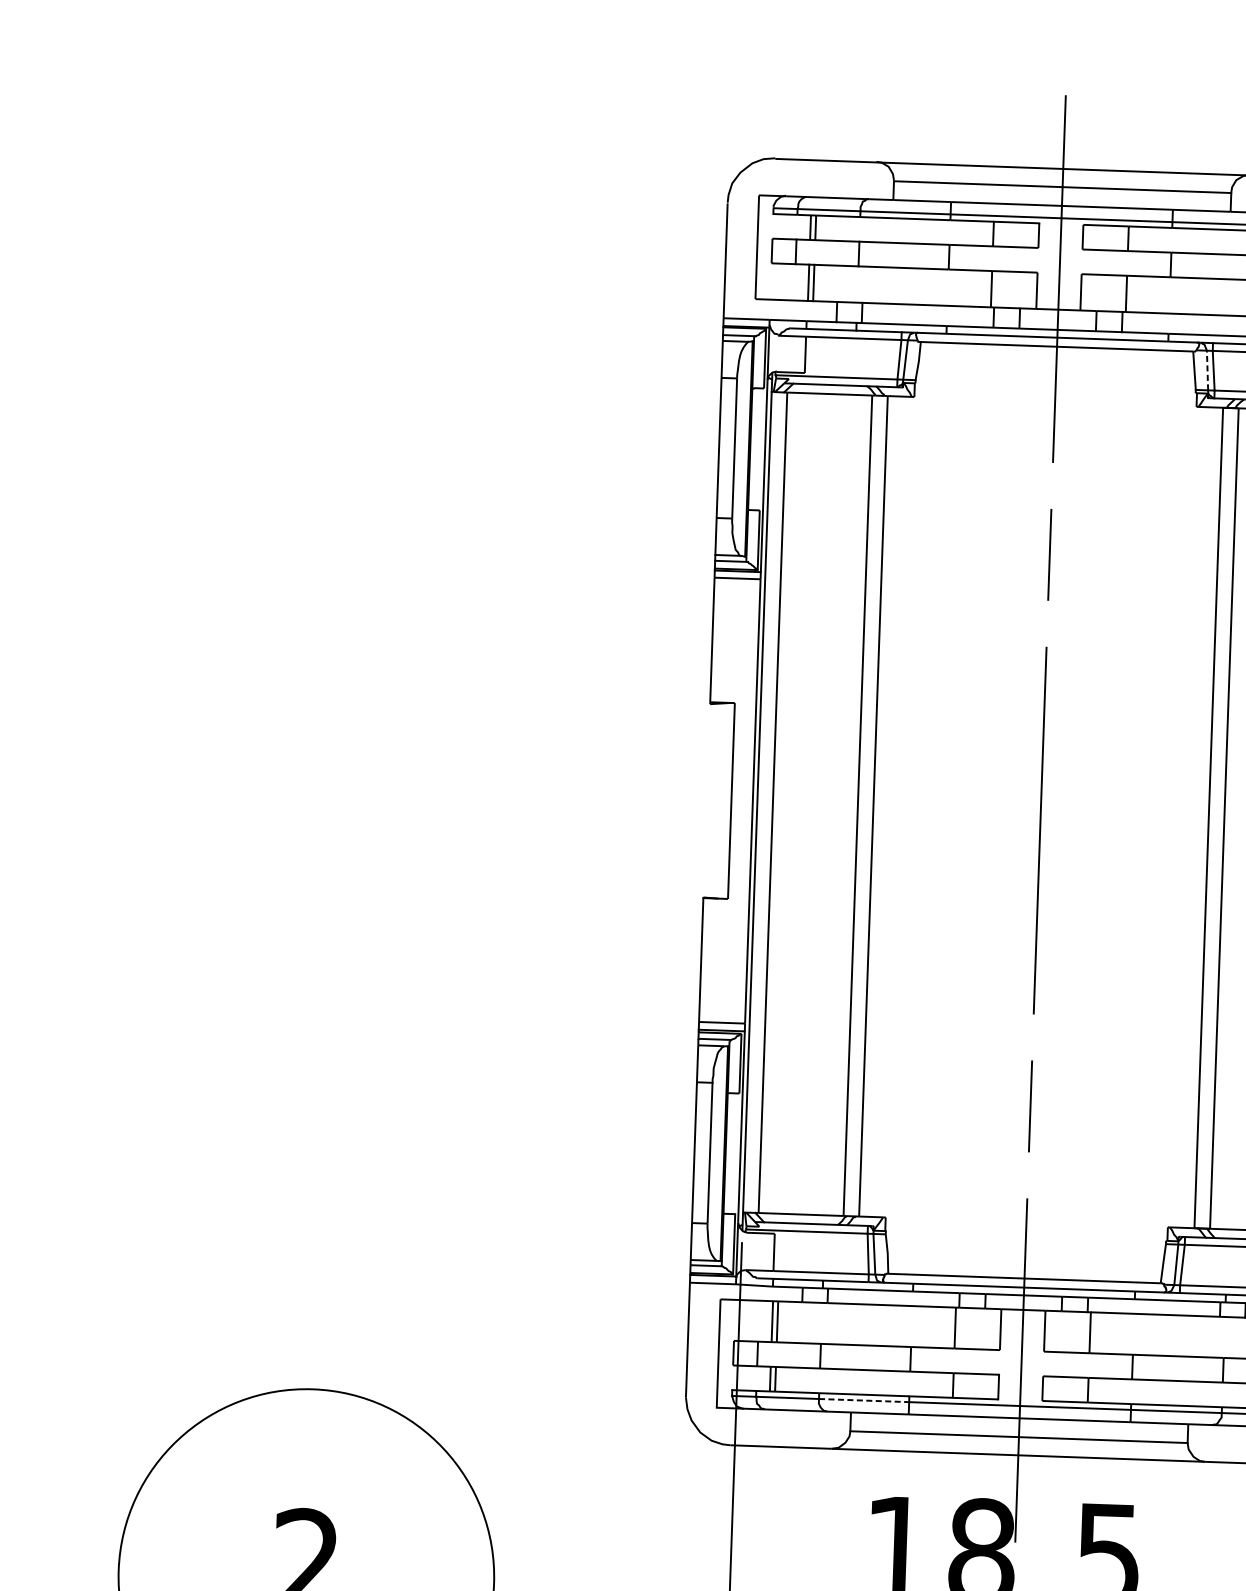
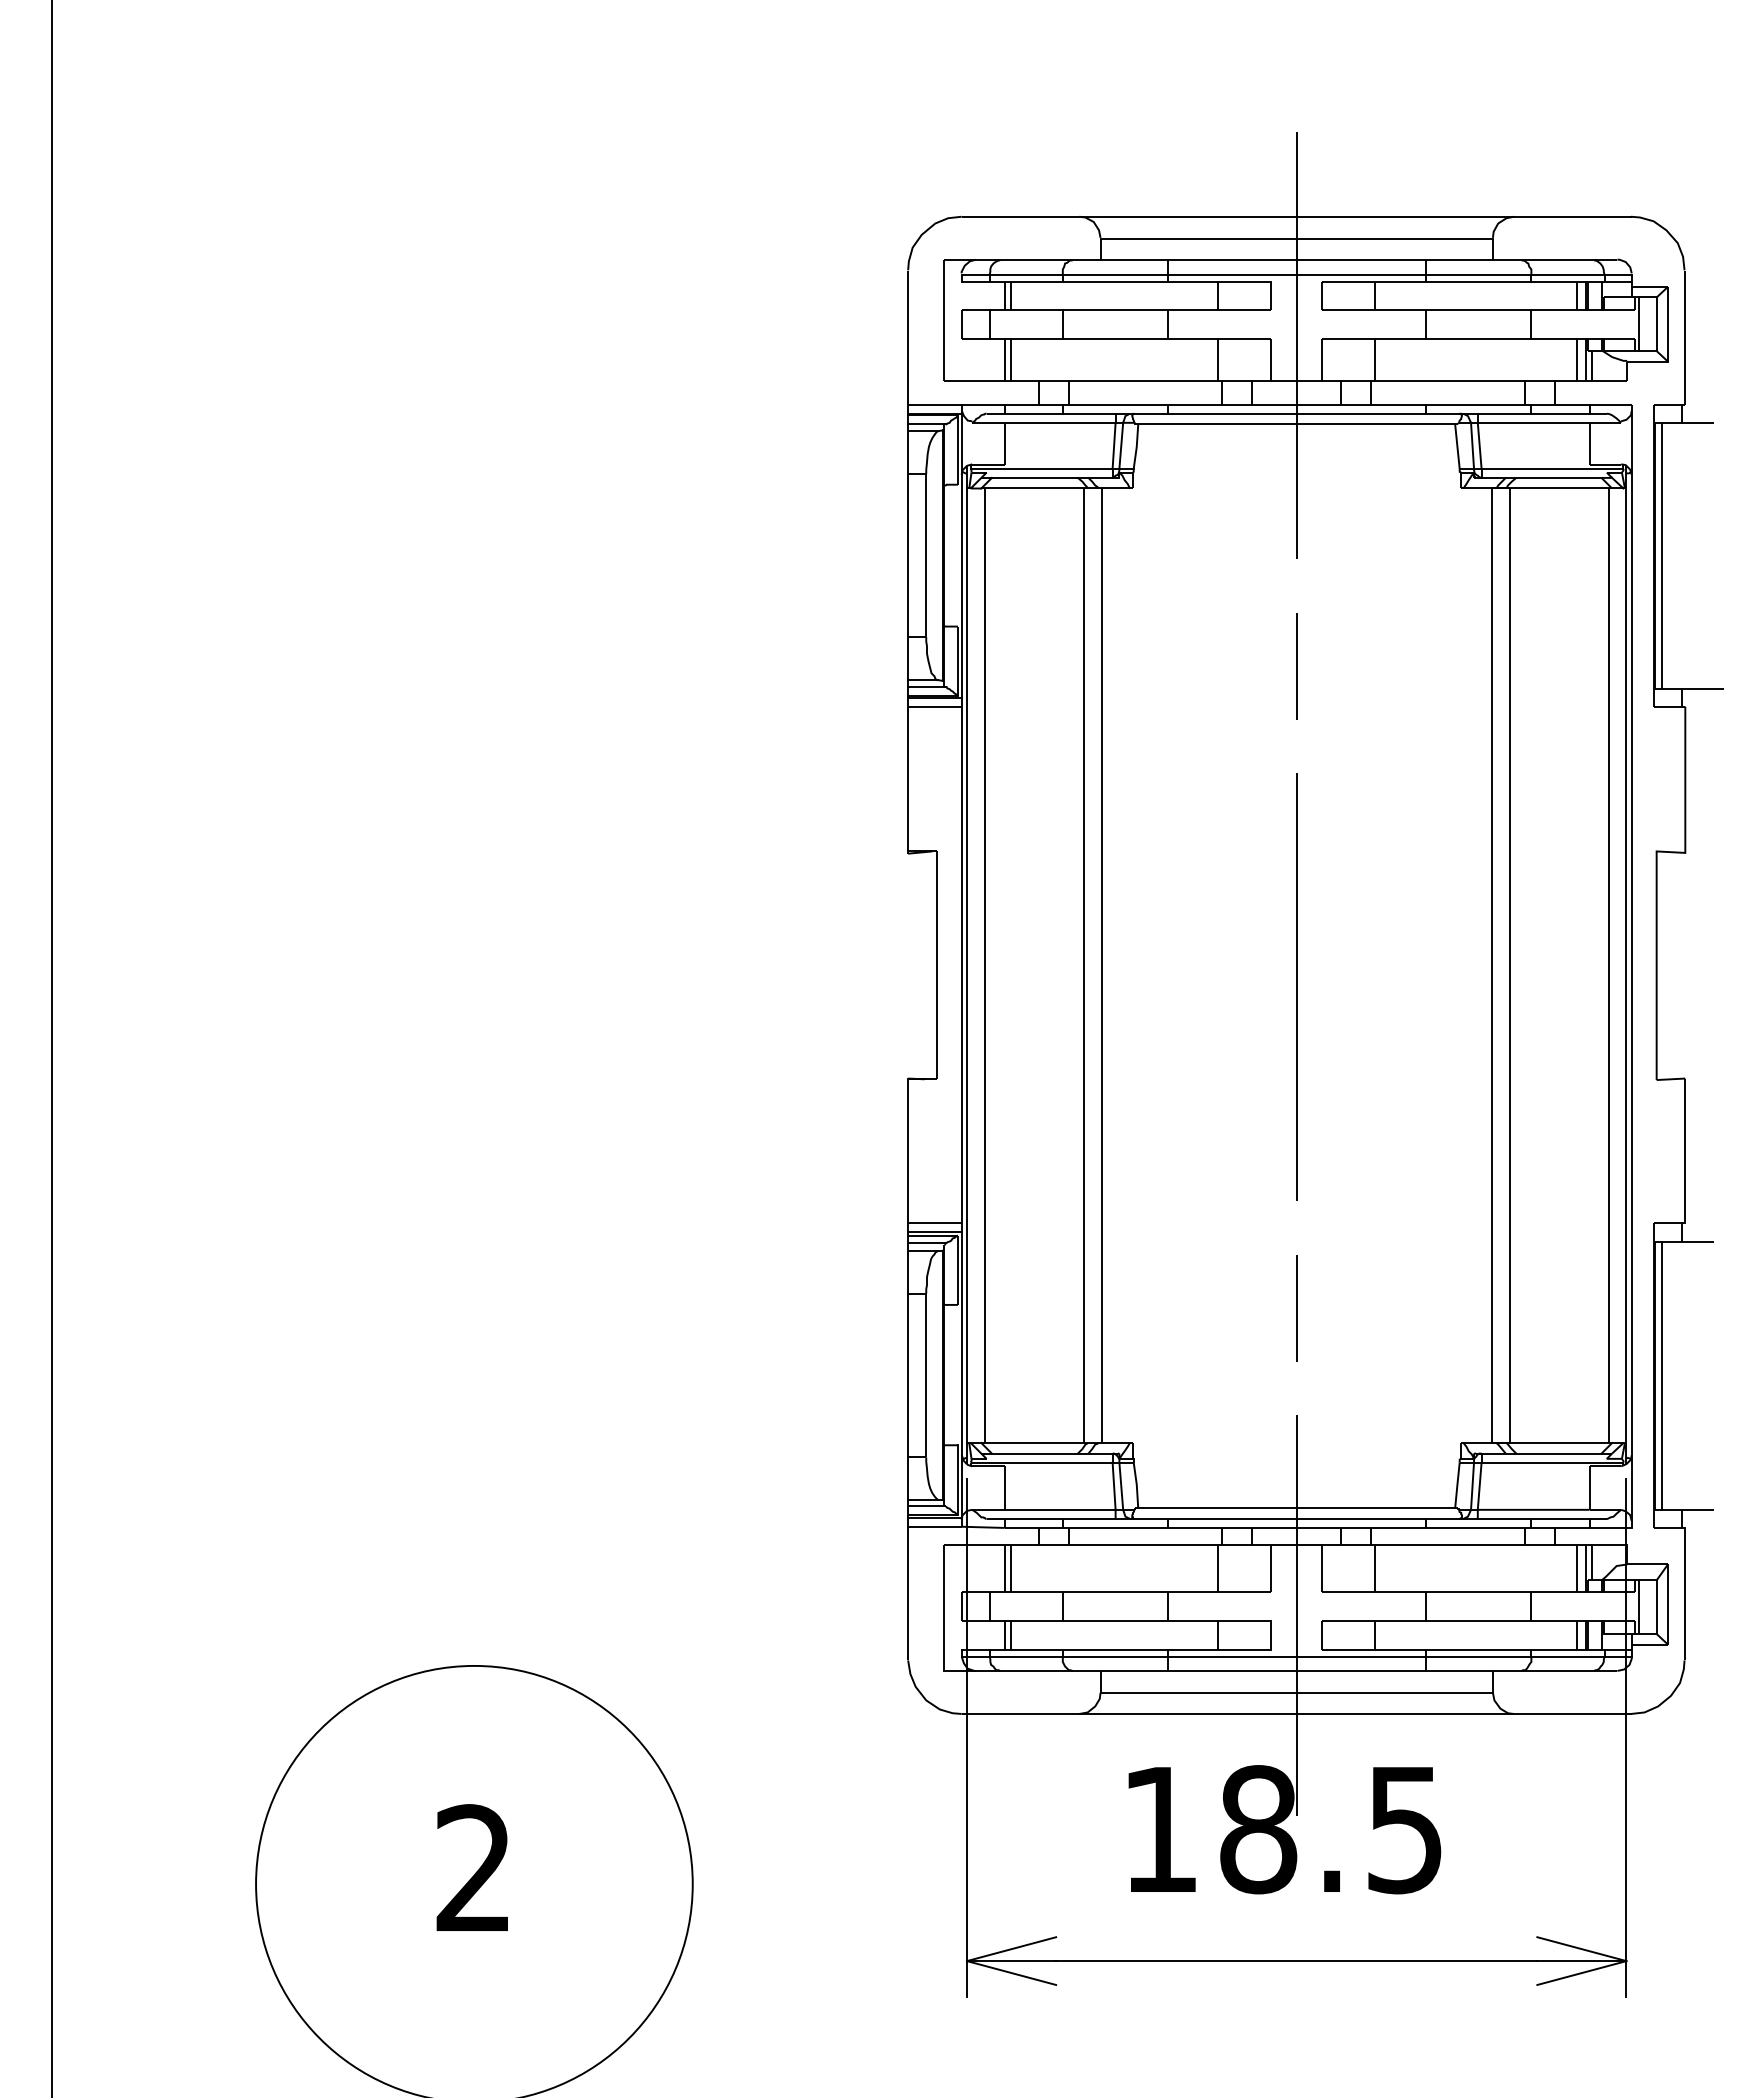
line: (1207, 370) -> (1472, 445), dashed -> solid
line: (864, 1400) -> (1115, 1656), dashed -> solid

